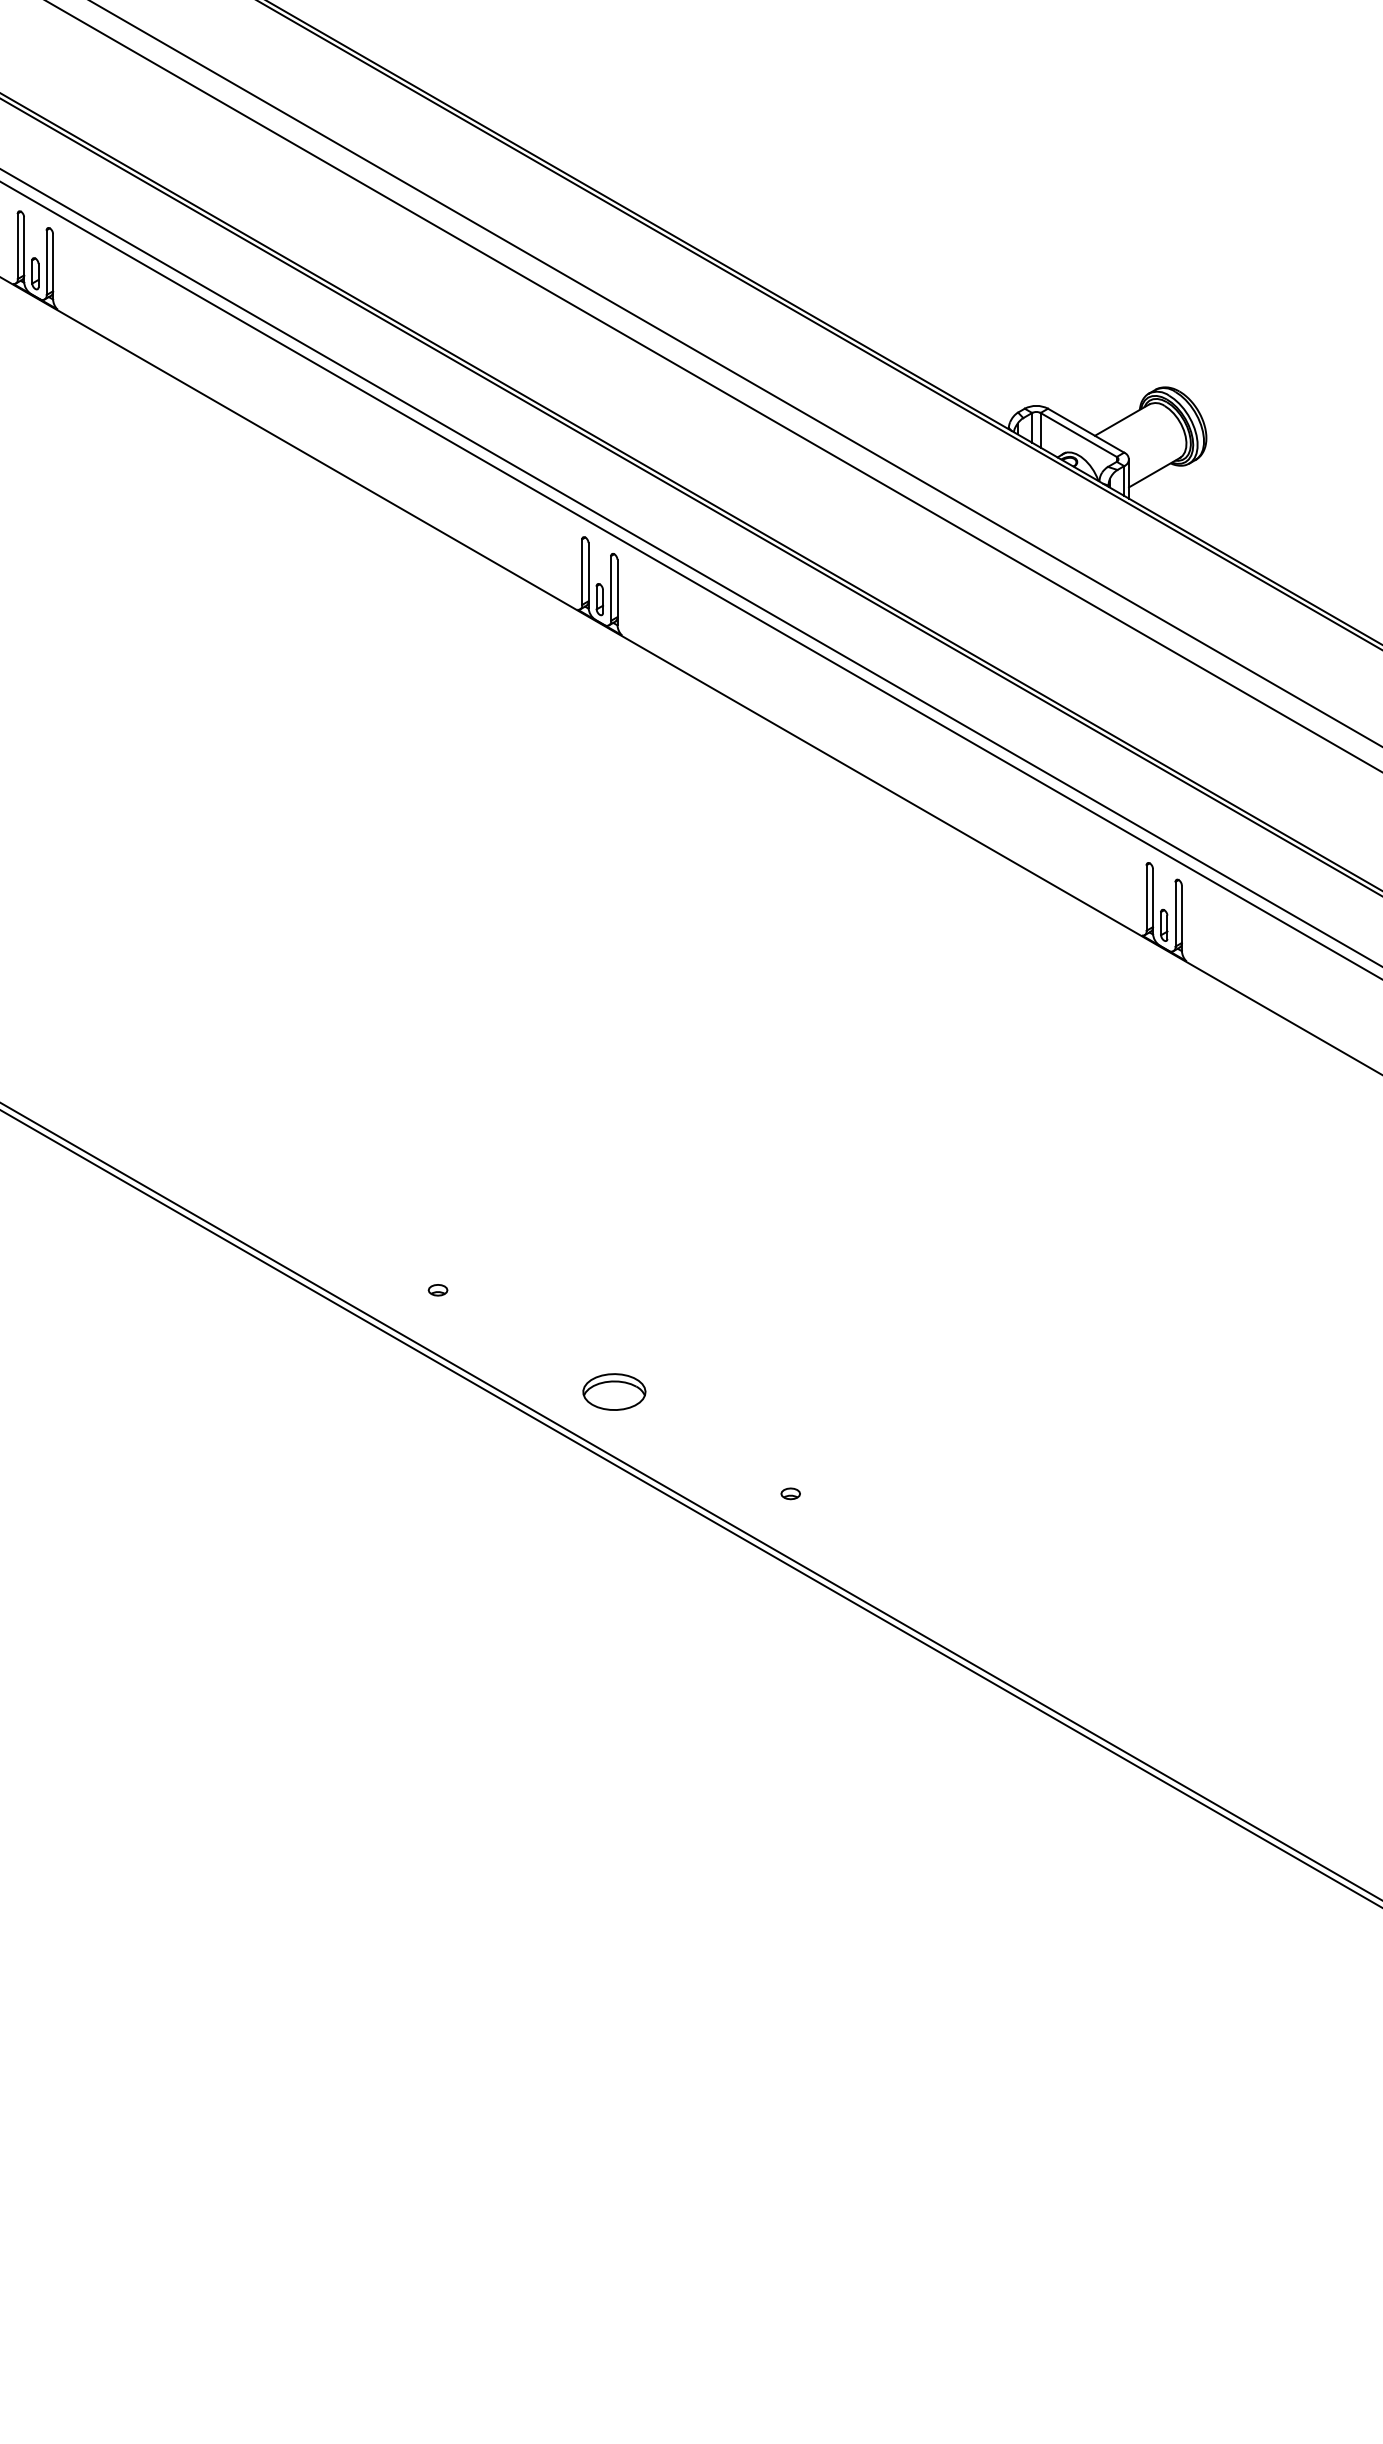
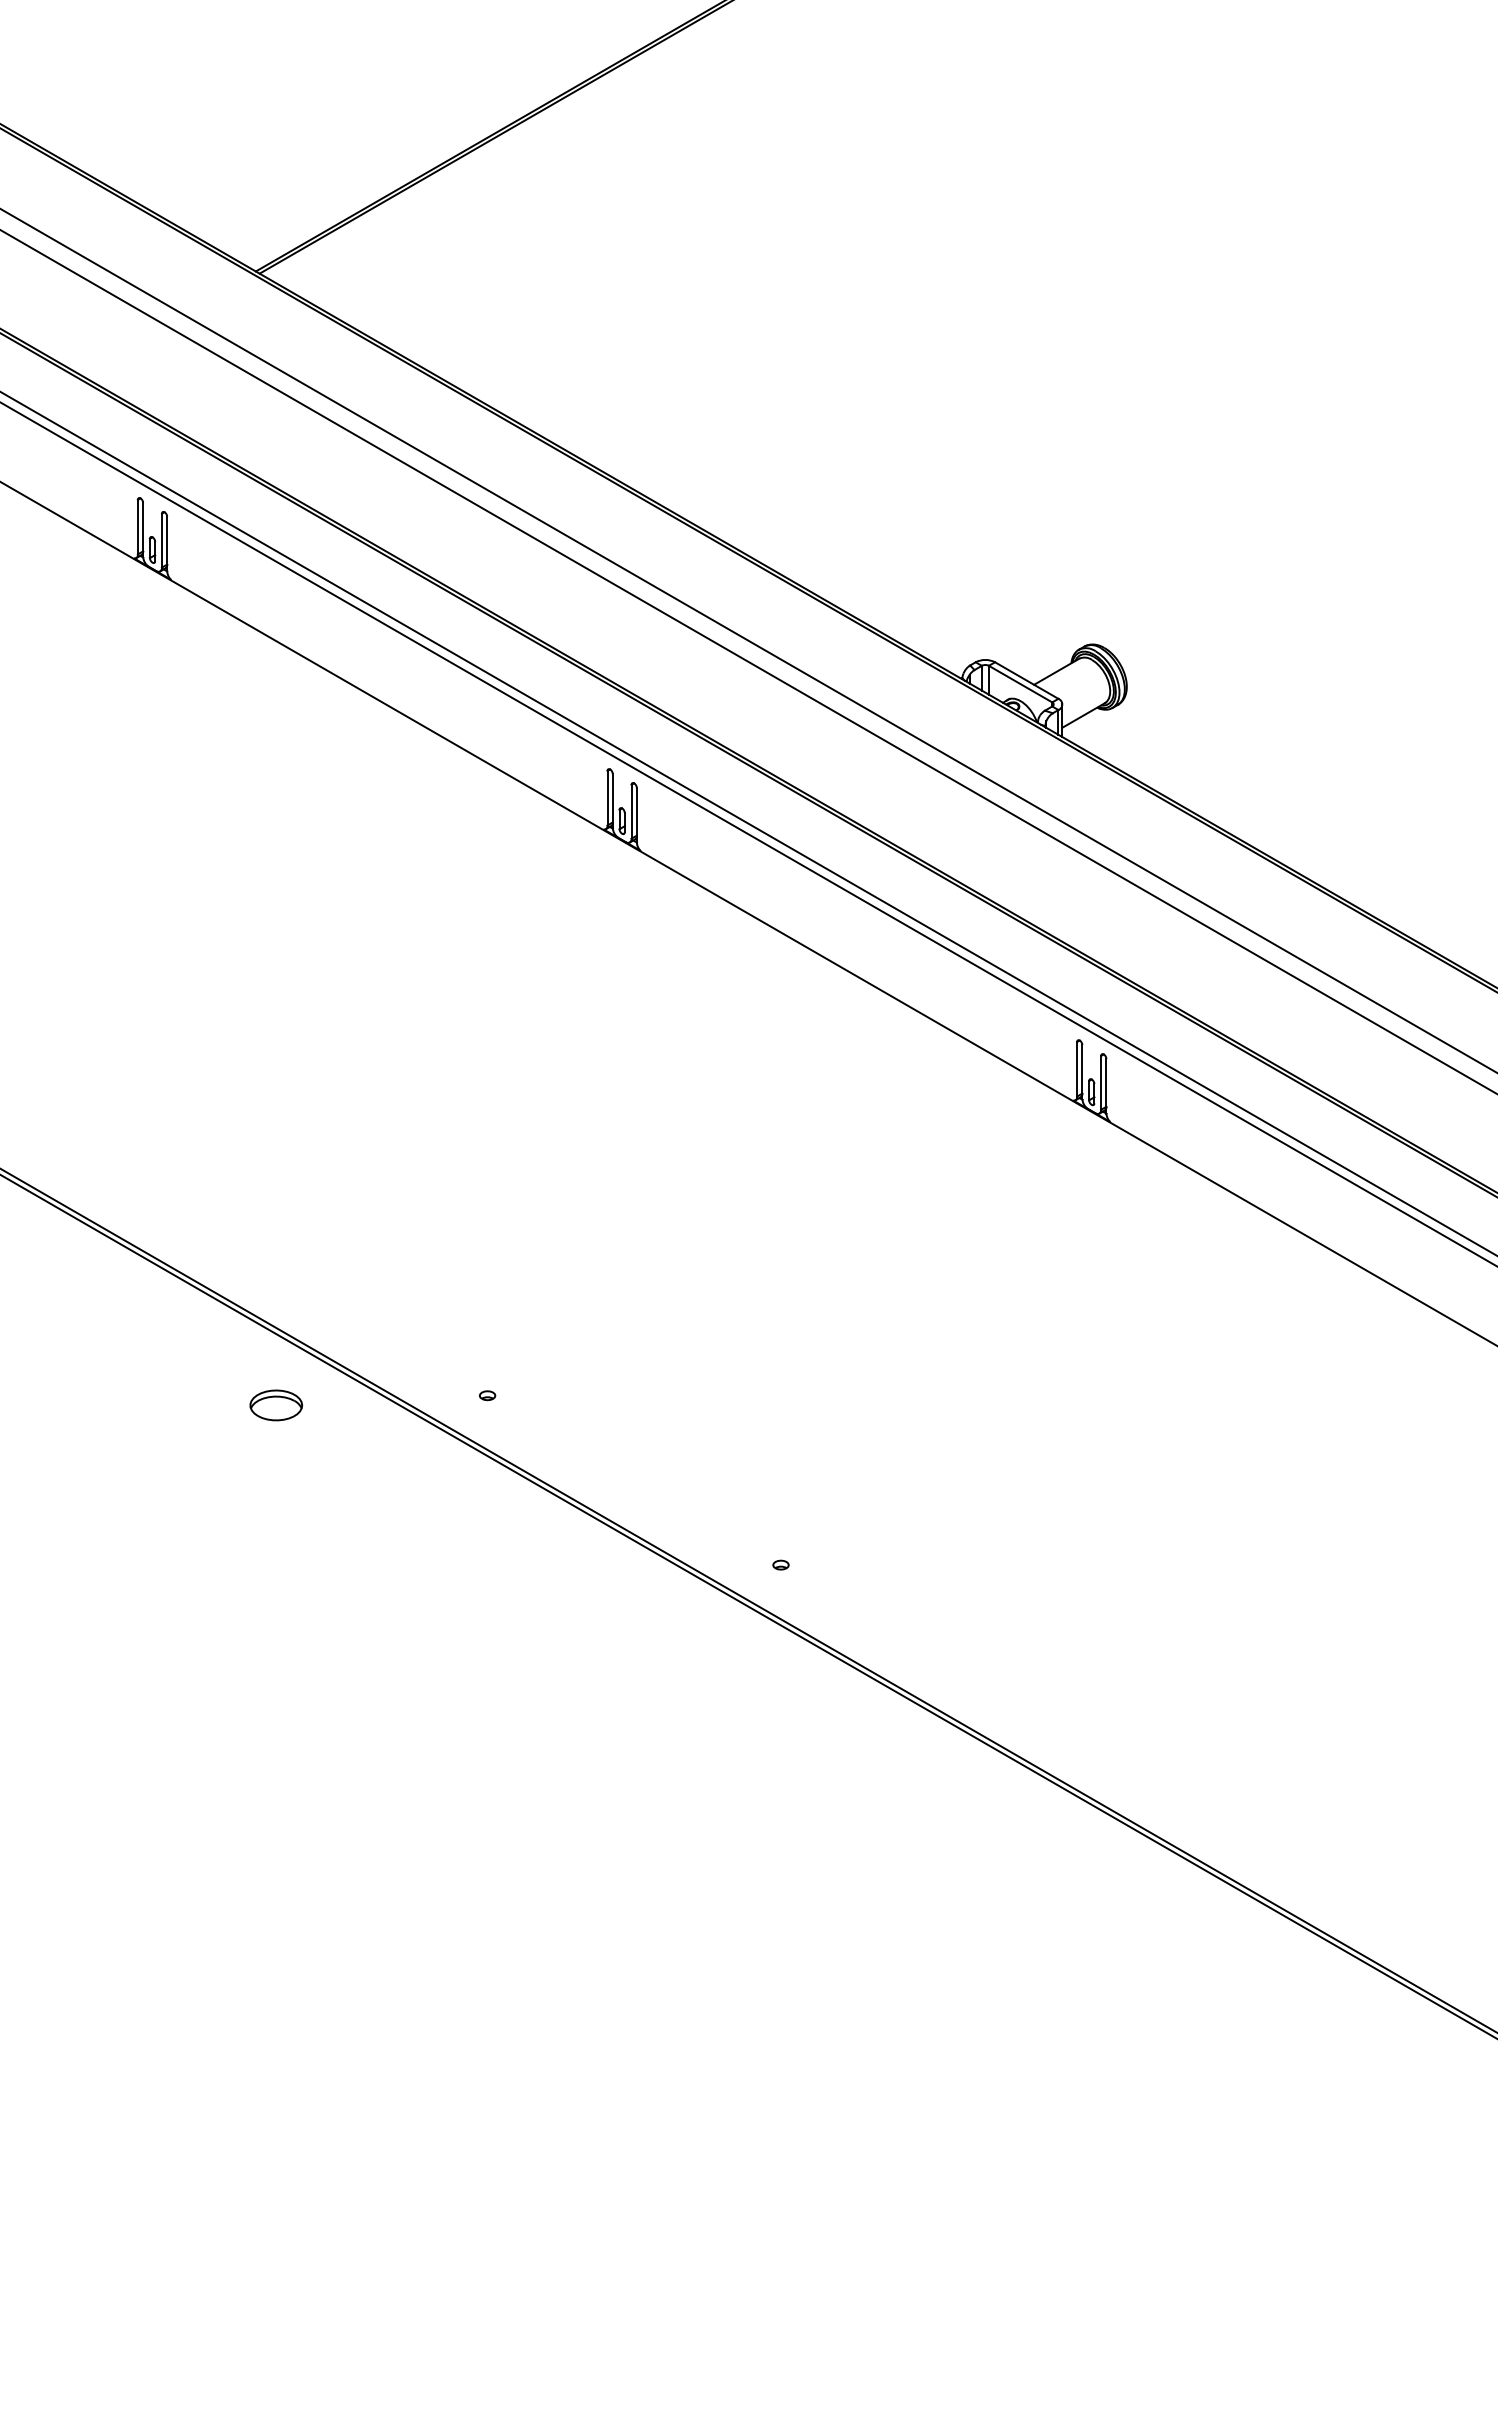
part: (614, 1392) -> (276, 1405), moved

